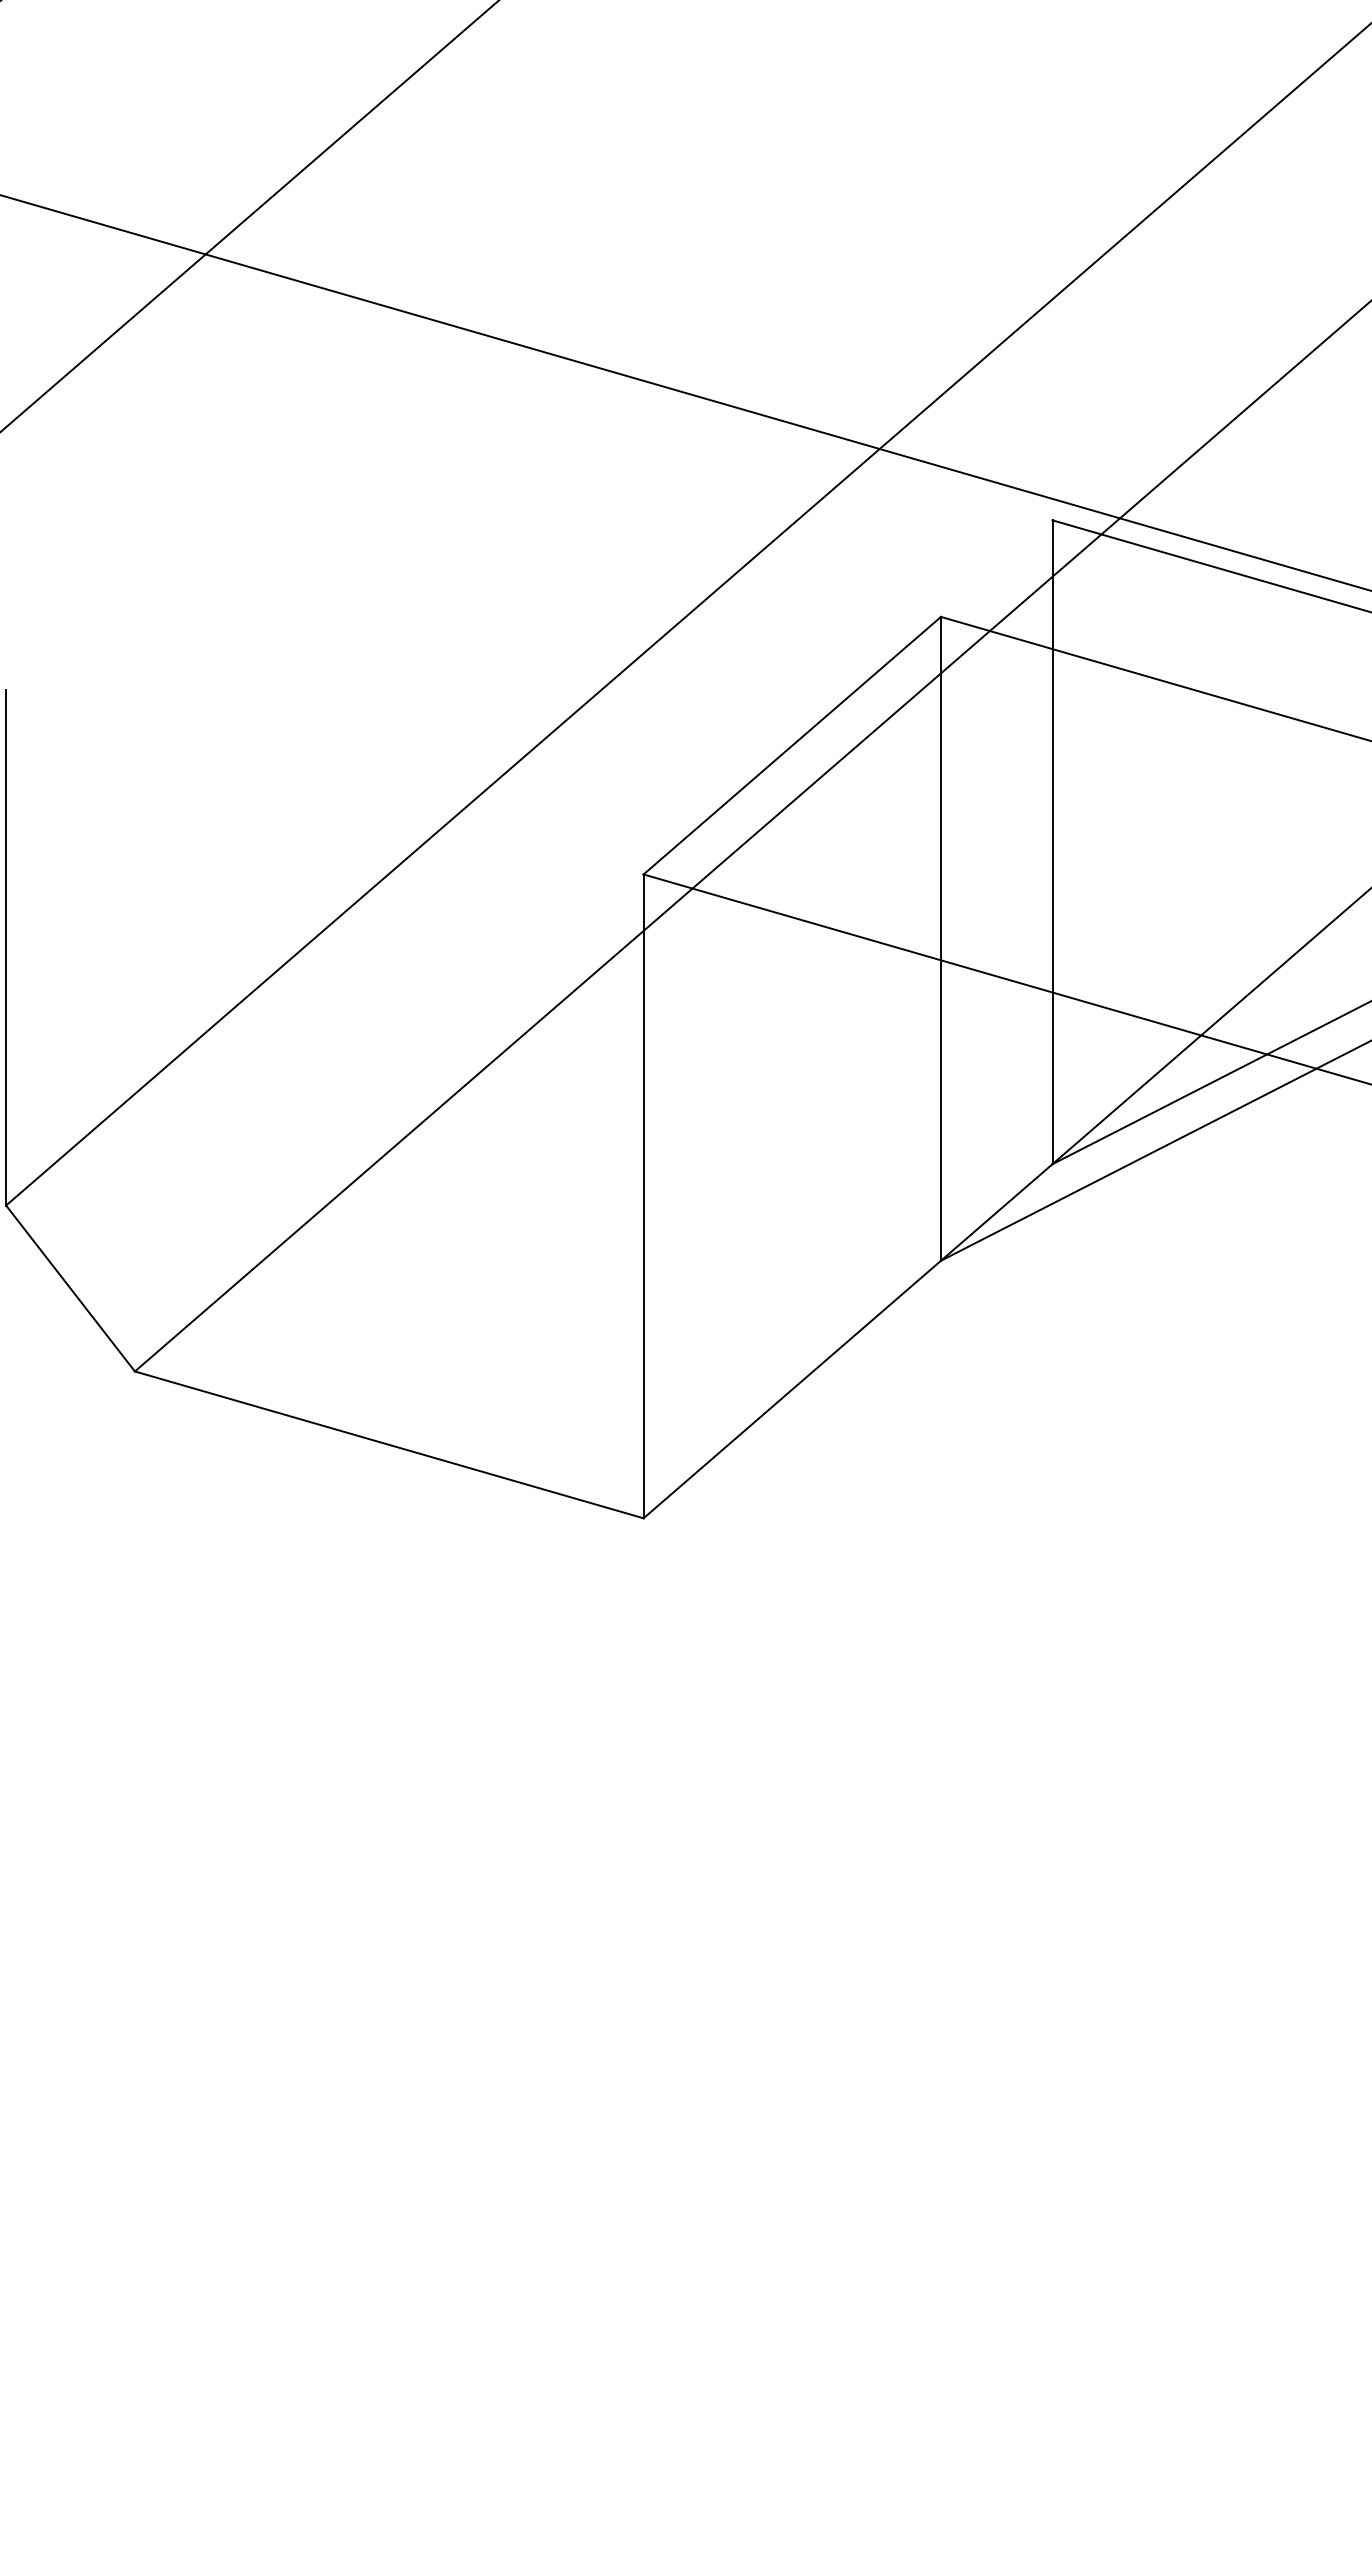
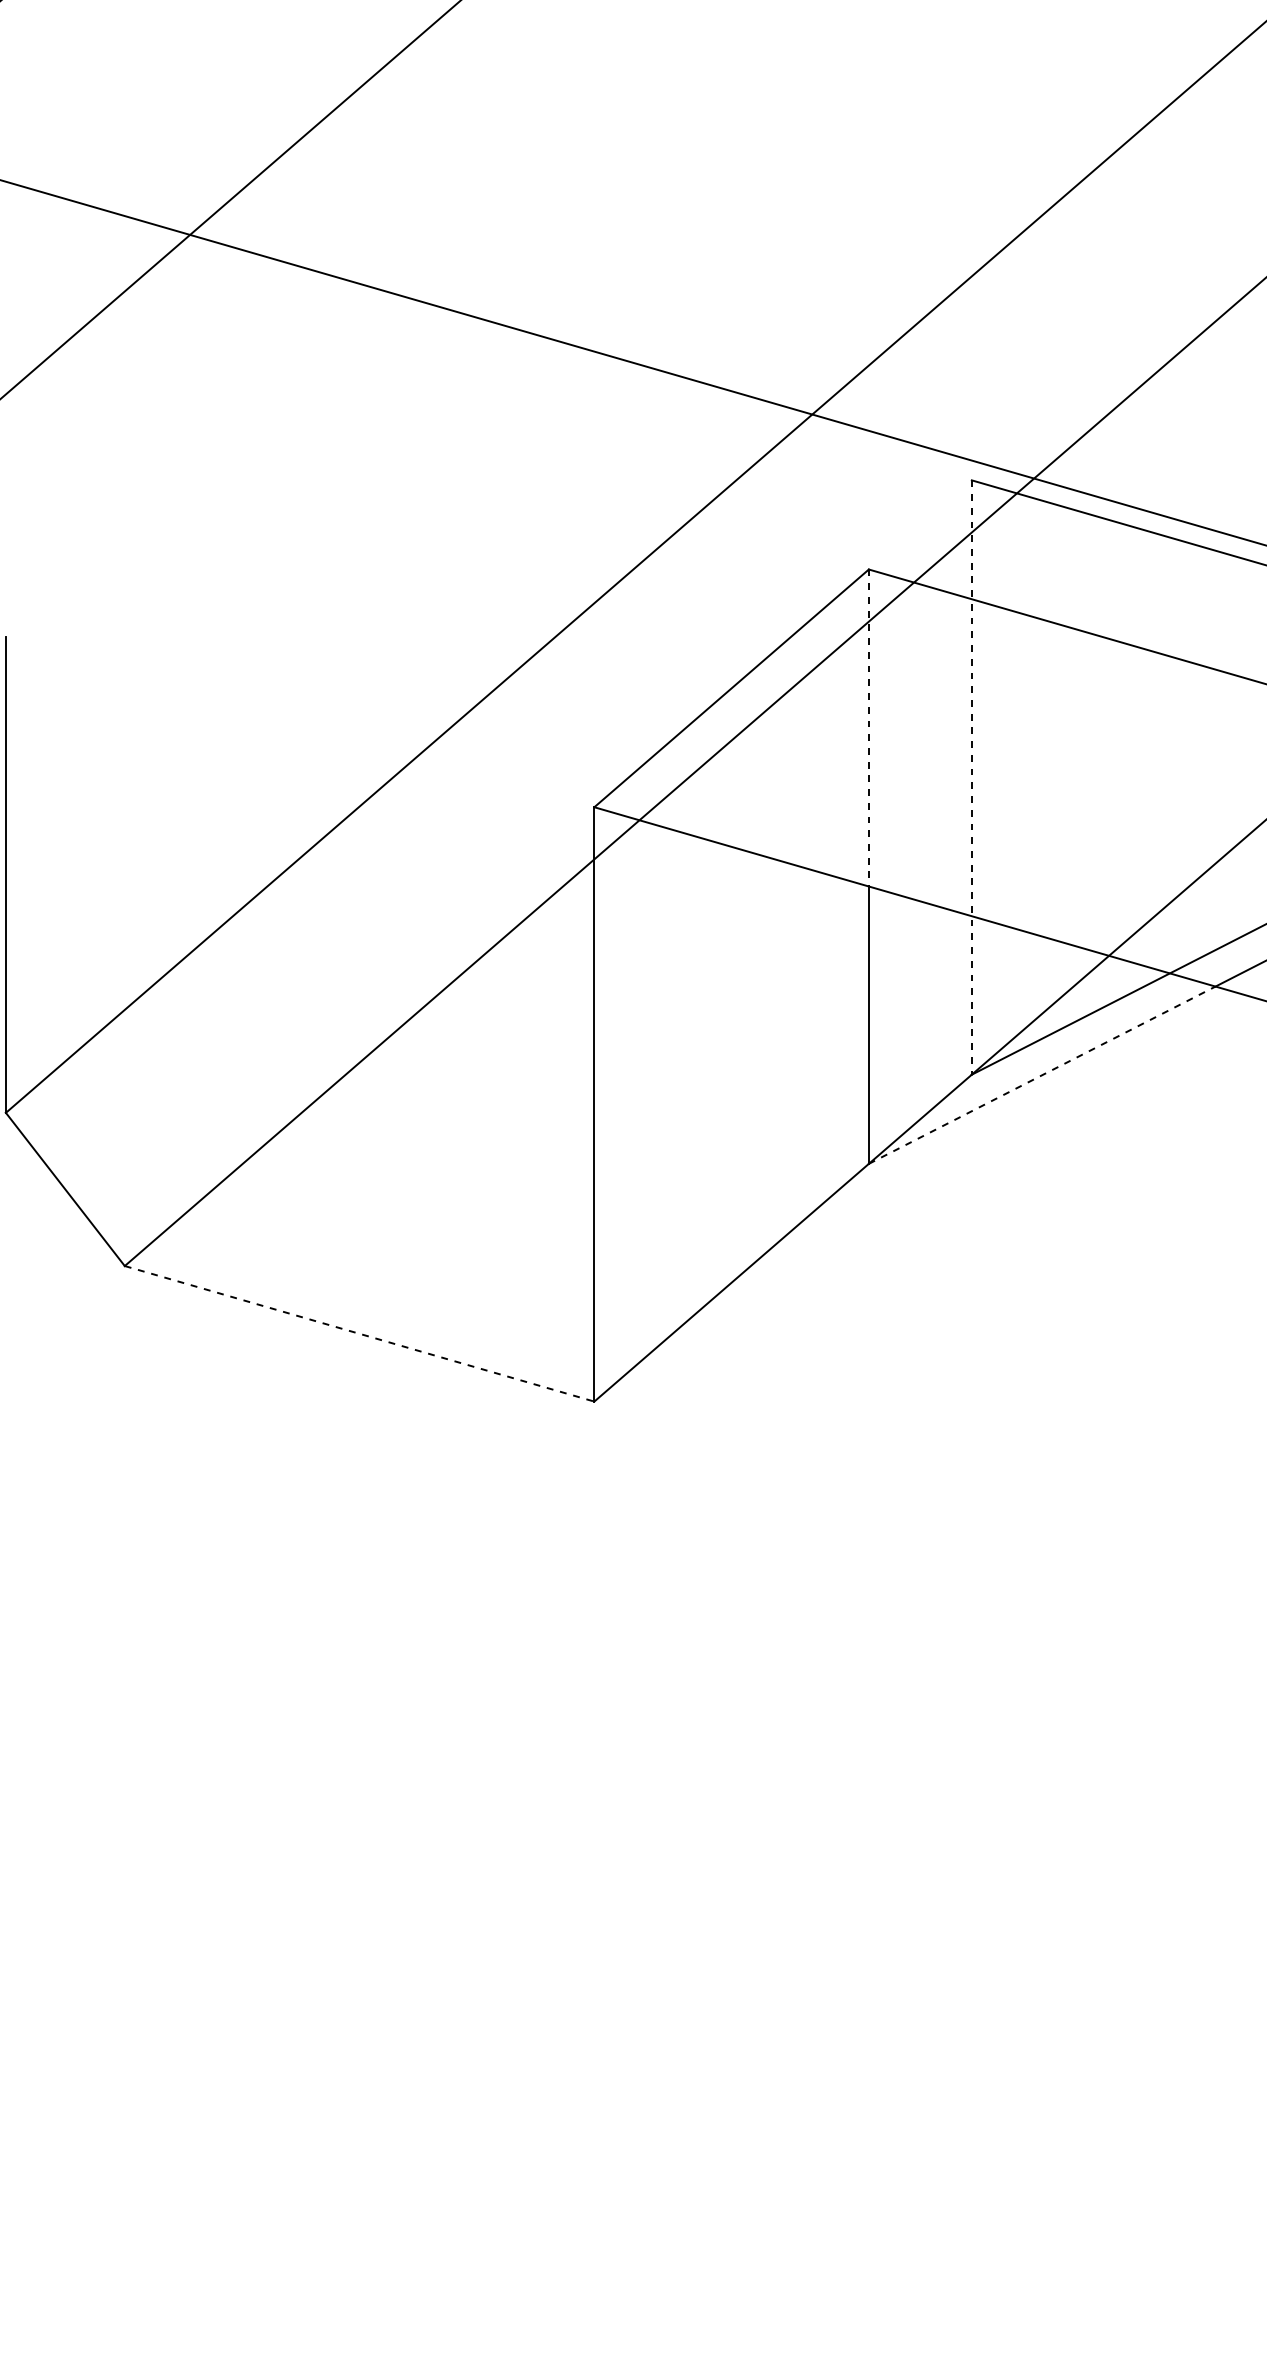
line: (940, 788) -> (868, 727), solid -> dashed
line: (1052, 842) -> (971, 777), solid -> dashed
line: (1128, 1164) -> (1041, 1074), solid -> dashed
line: (389, 1444) -> (359, 1333), solid -> dashed

